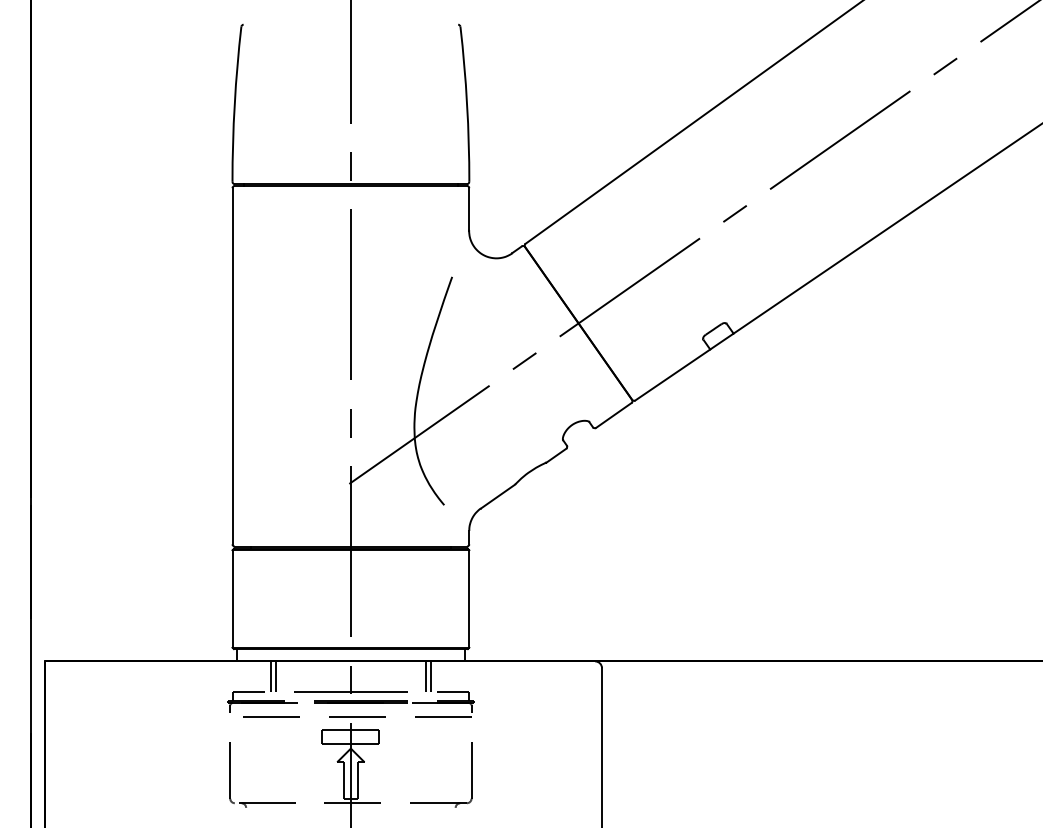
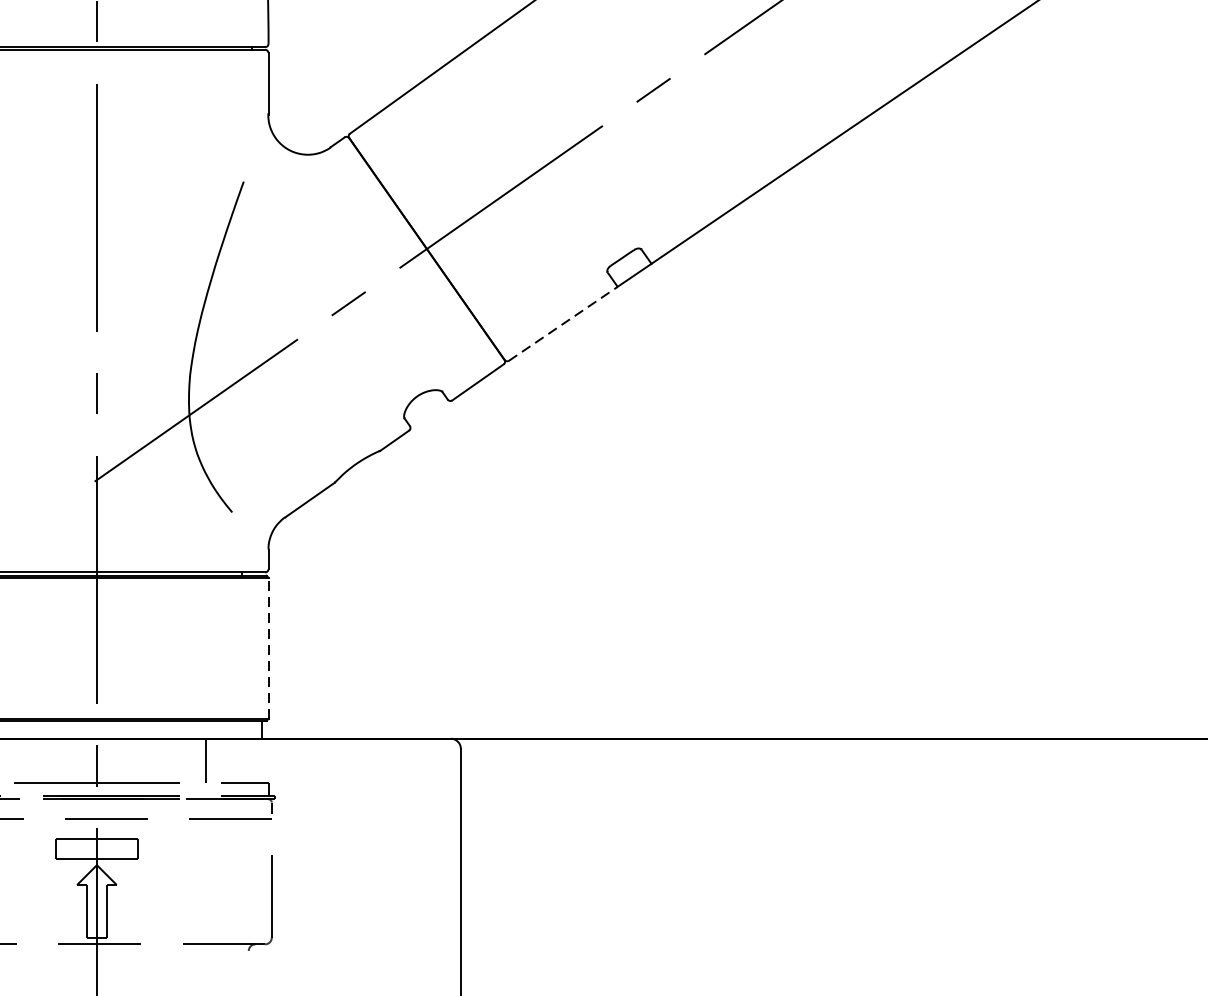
line: (673, 374) -> (564, 323), solid -> dashed
line: (469, 598) -> (268, 647), solid -> dashed
line: (430, 676) -> (212, 760), removed

